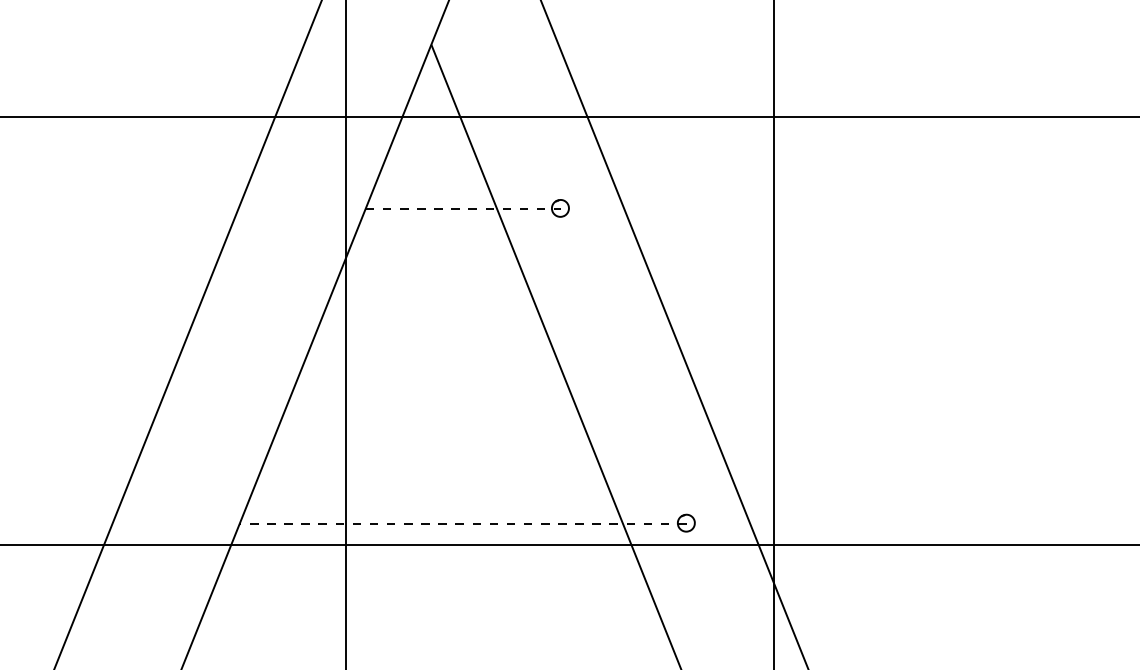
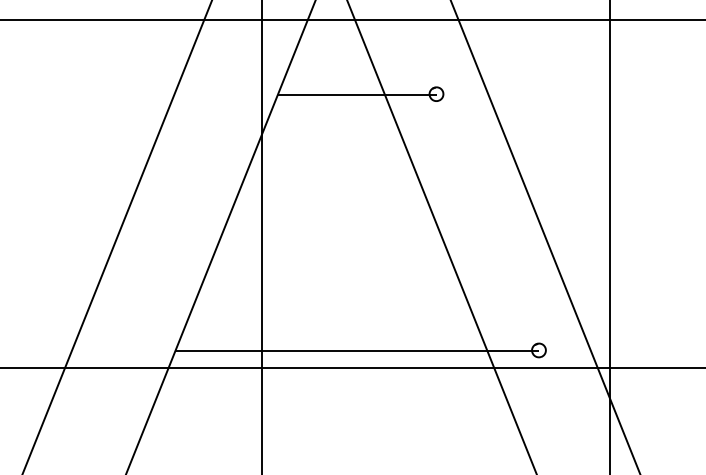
line: (463, 208) -> (357, 94), dashed -> solid
line: (462, 523) -> (356, 350), dashed -> solid

